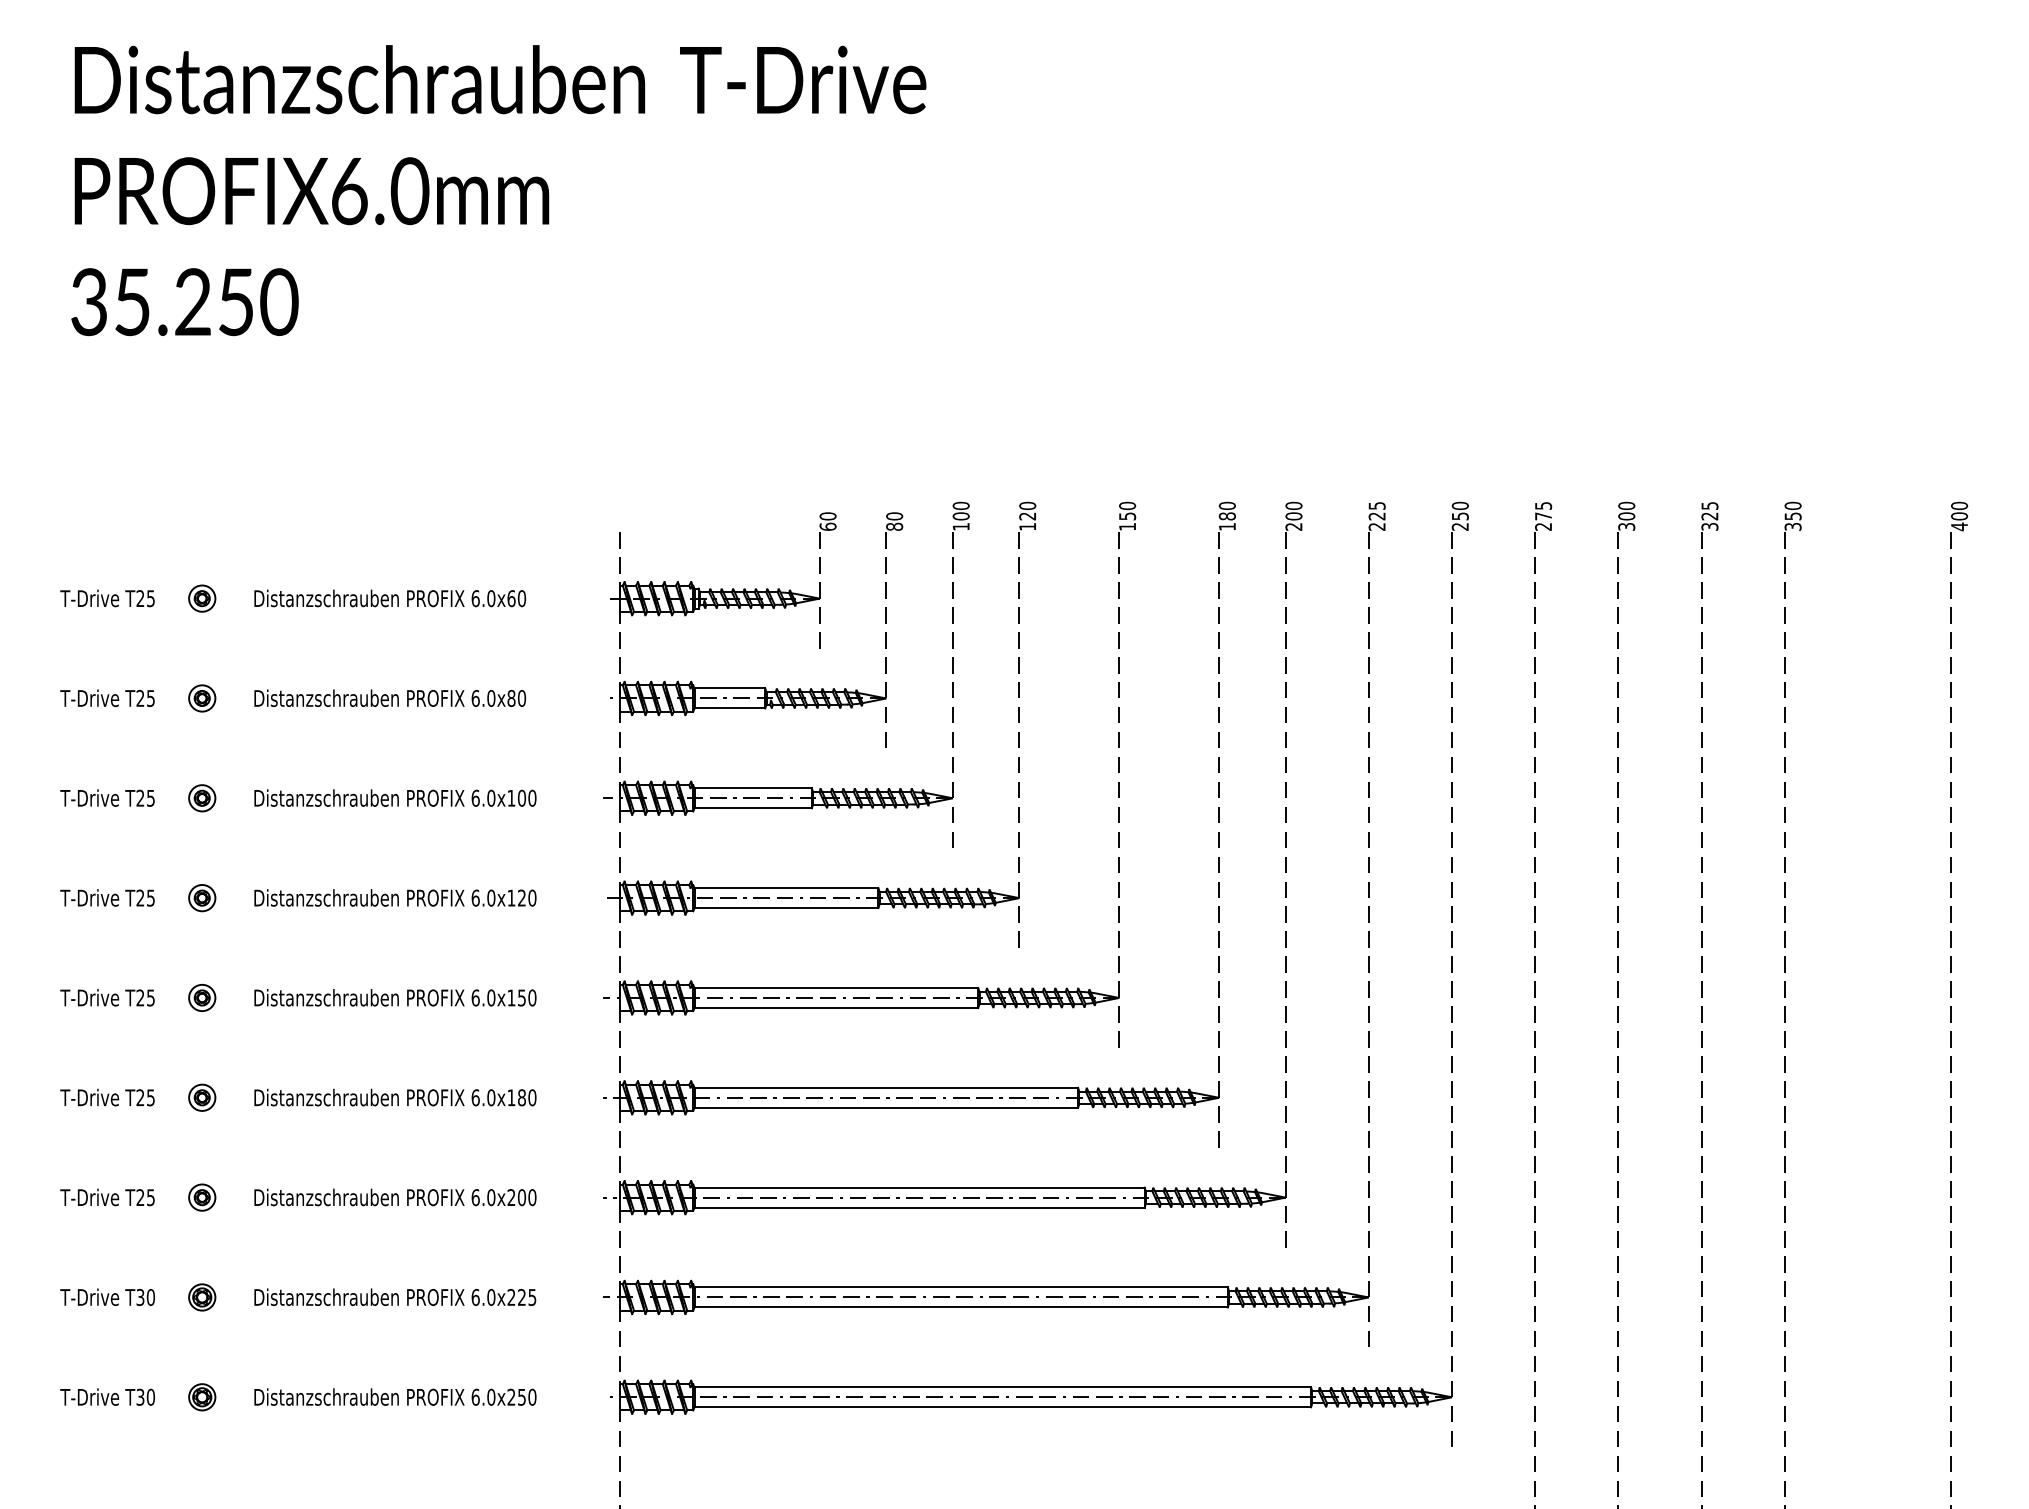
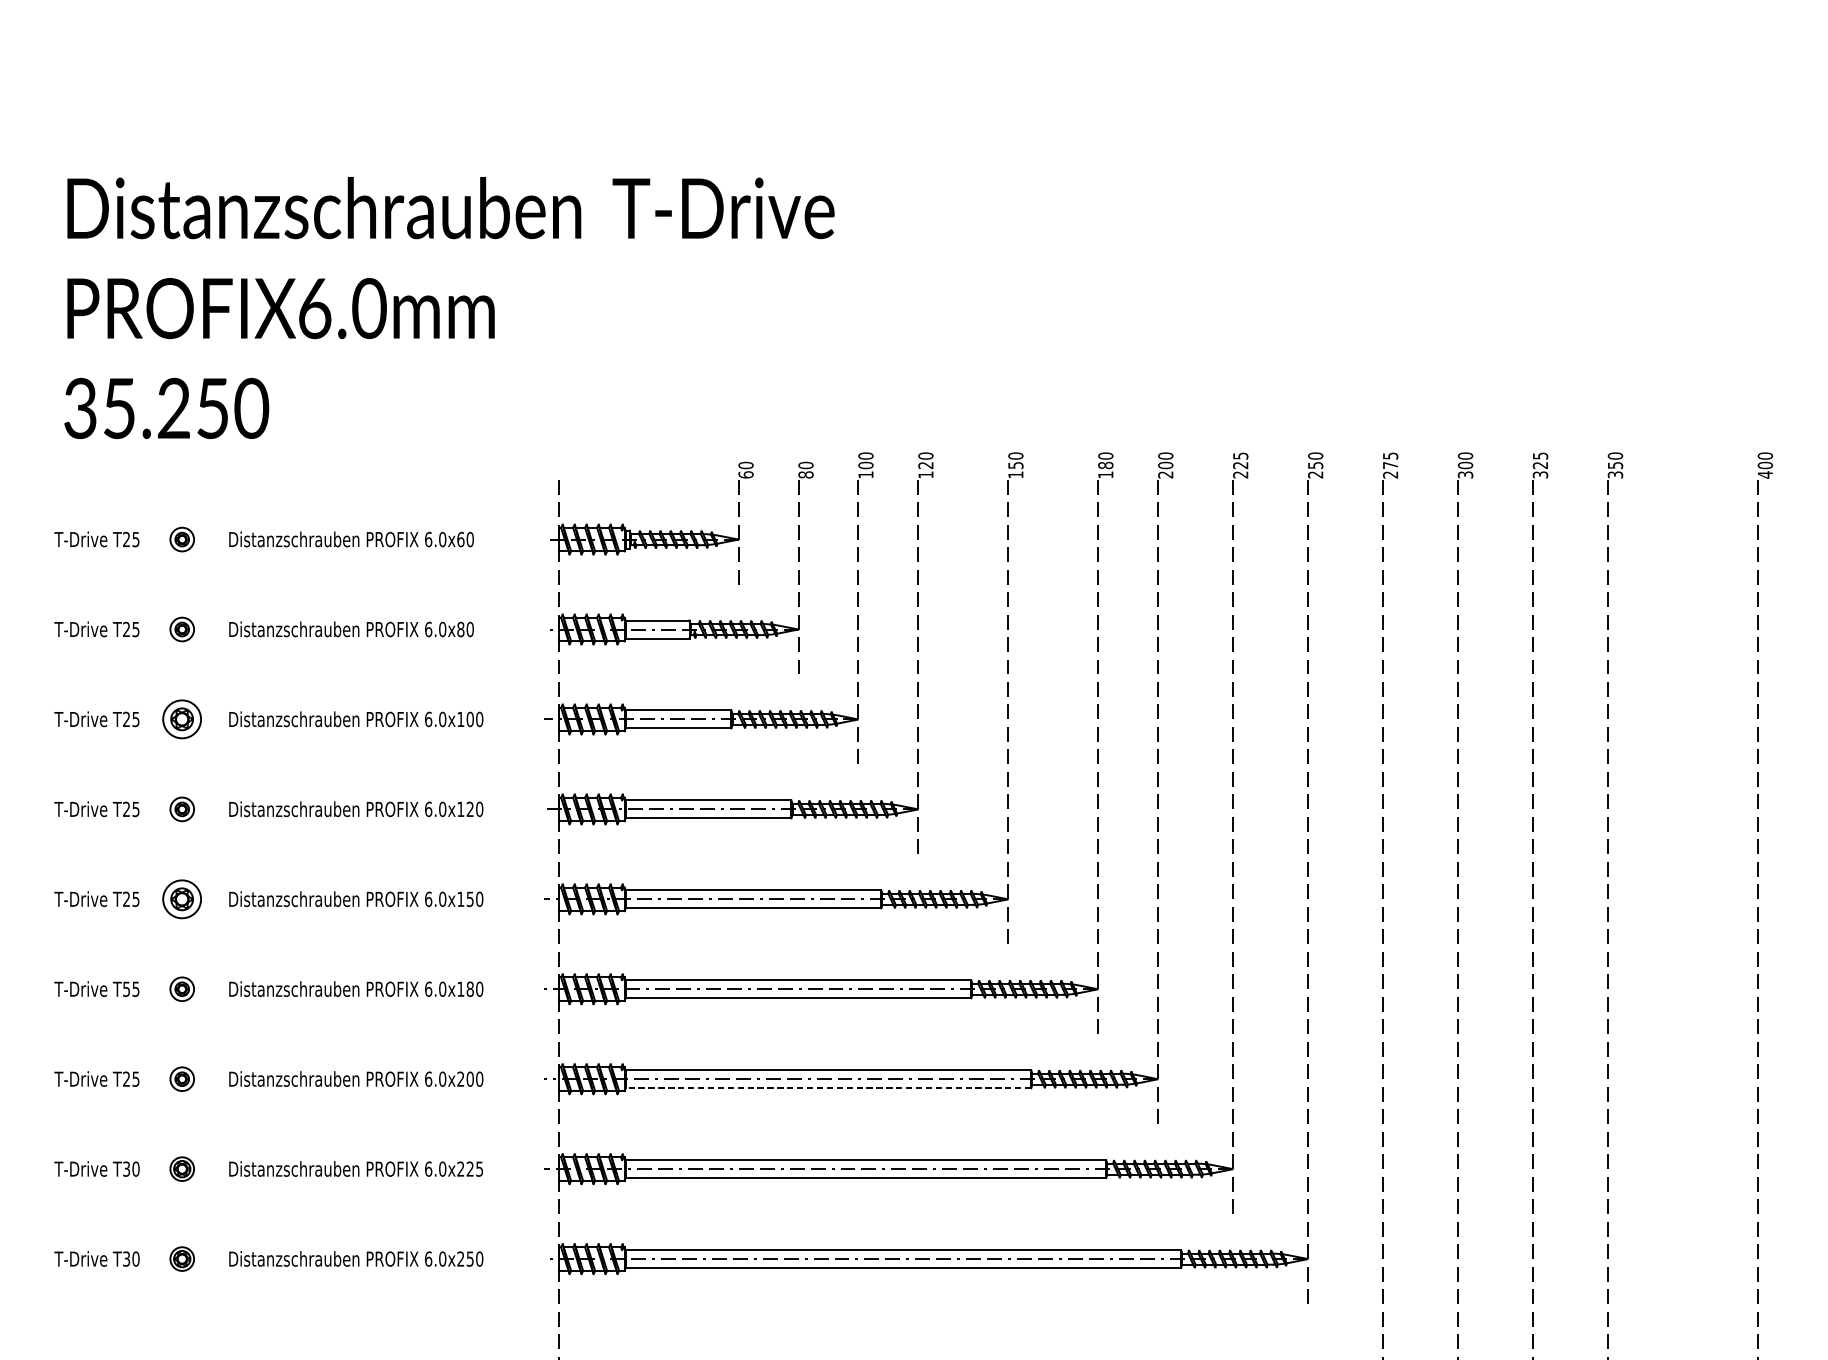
text: (498, 190) -> (449, 307), moved
part: (202, 798) -> (182, 719), size x1.6
part: (202, 997) -> (182, 898), size x1.6
text: (140, 1097) -> (126, 989), T25 -> T55
line: (919, 1207) -> (828, 1088), solid -> dashed

